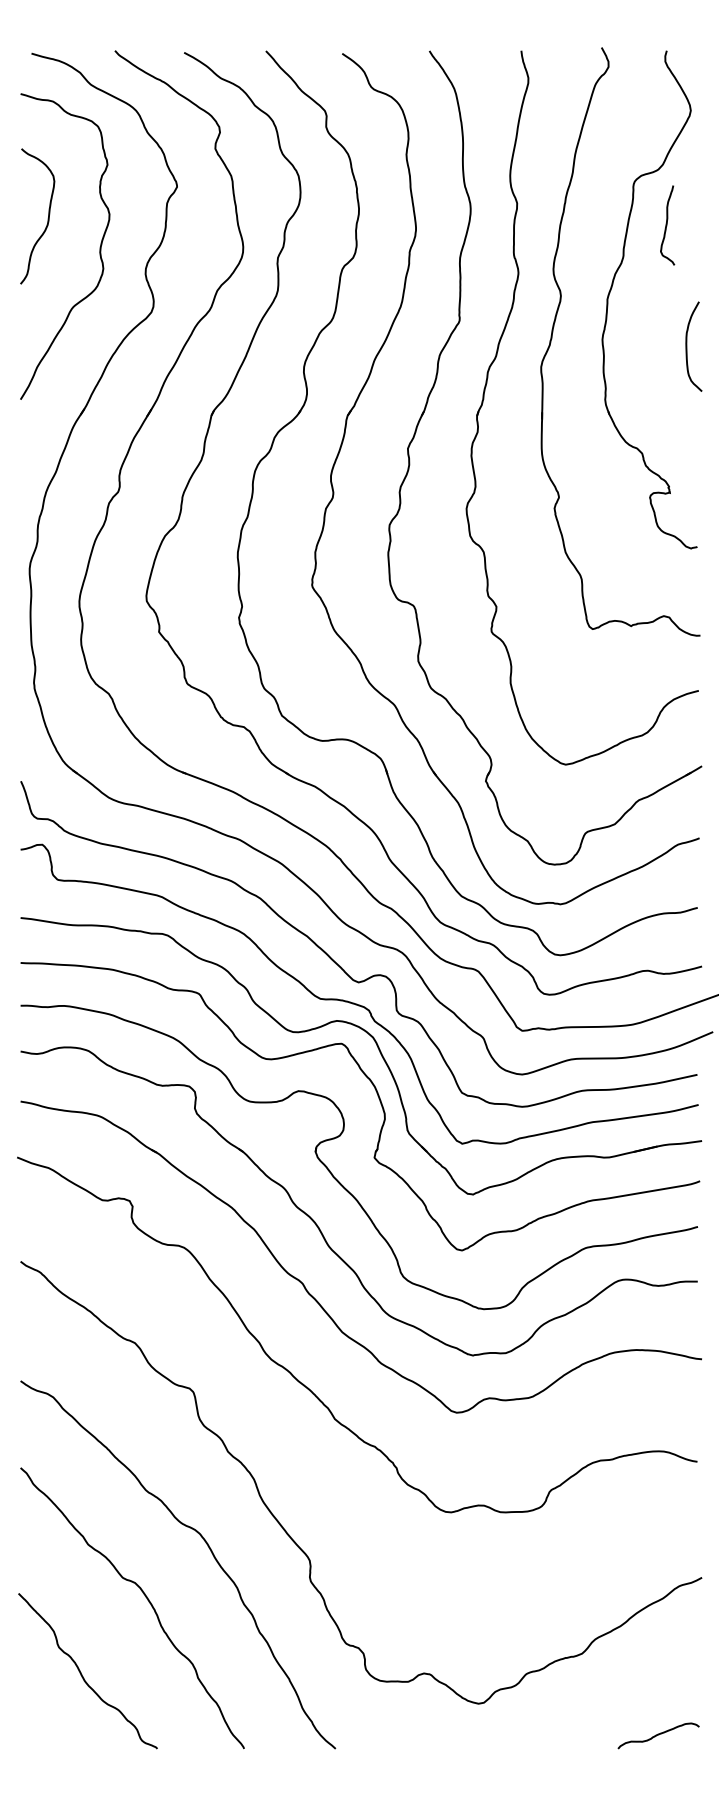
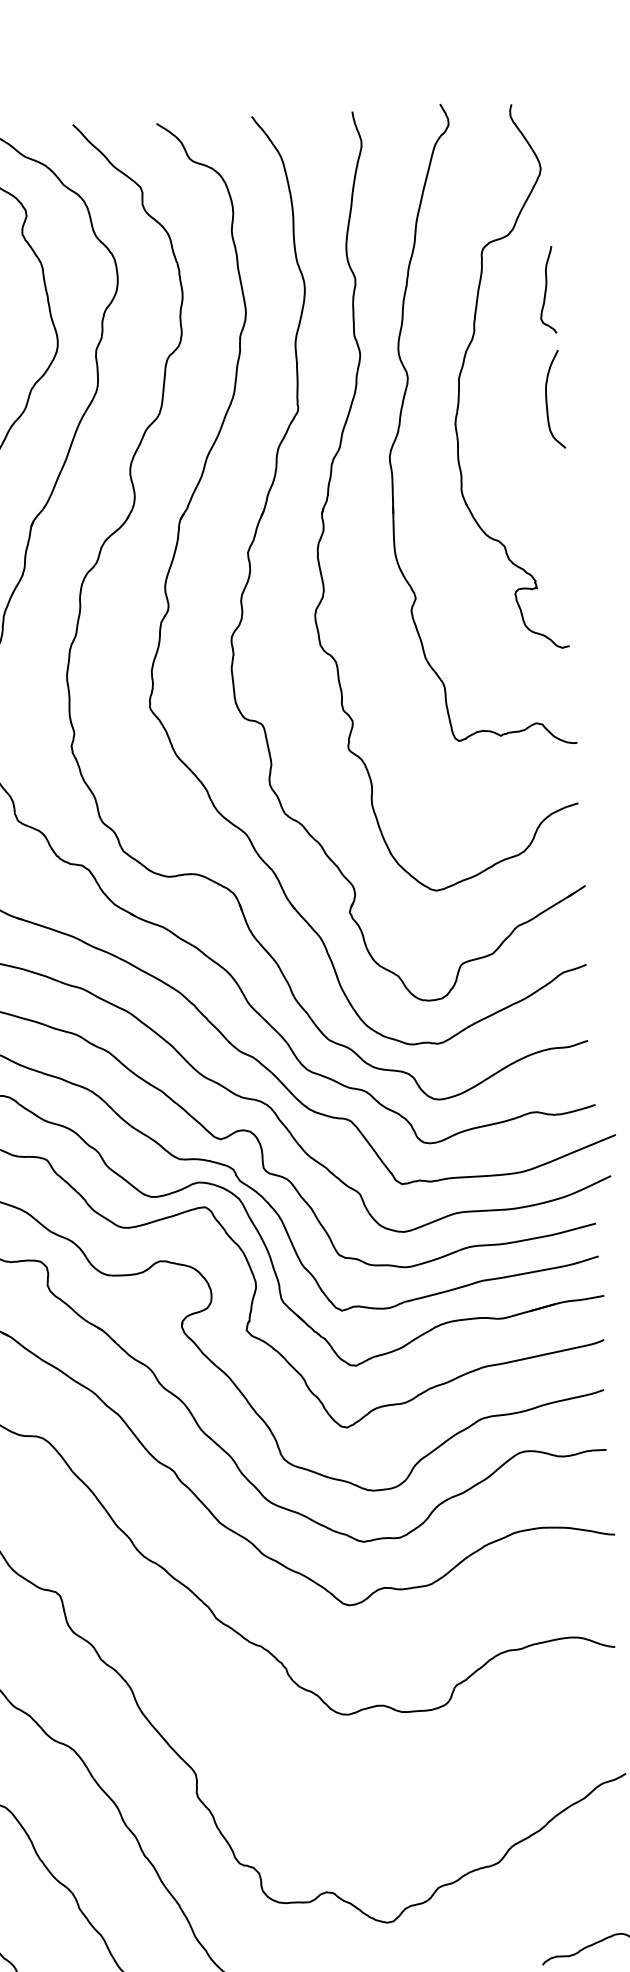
curve: (667, 225) -> (547, 290), moved
curve: (687, 346) -> (547, 399), moved

